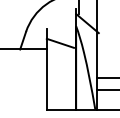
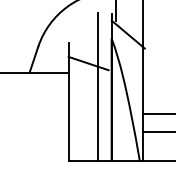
line: (67, 59) -> (98, 87), added

